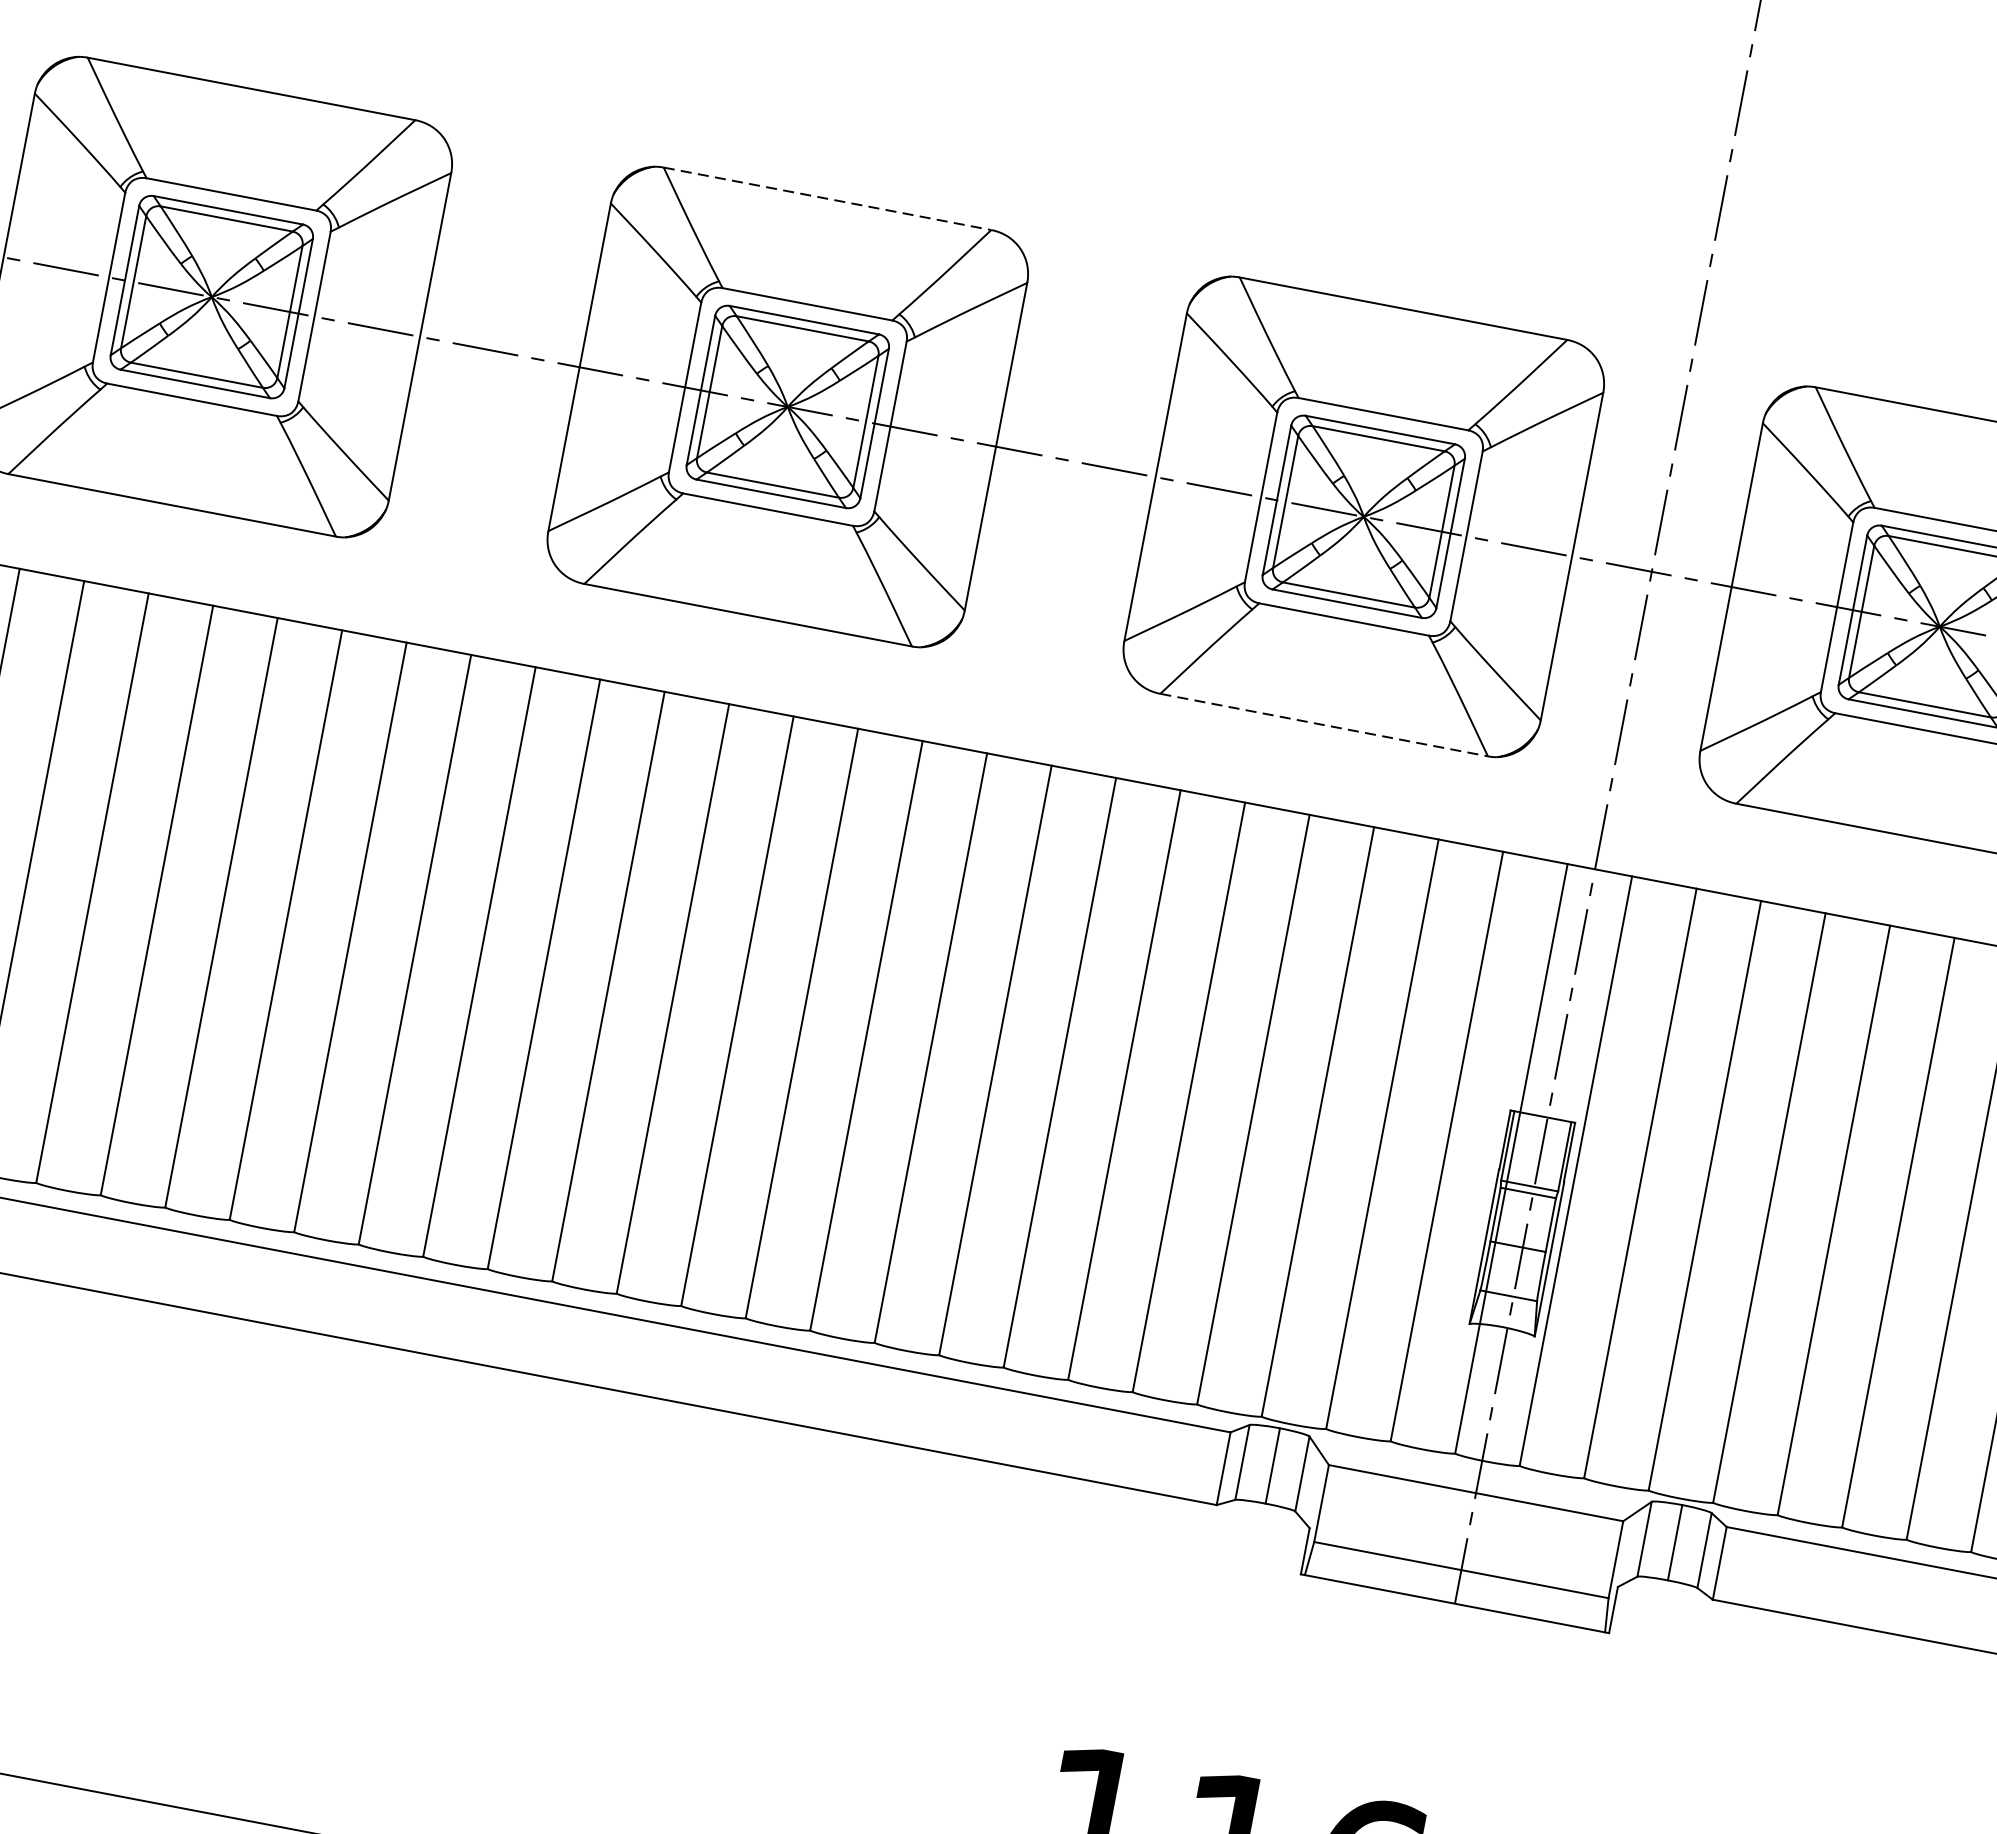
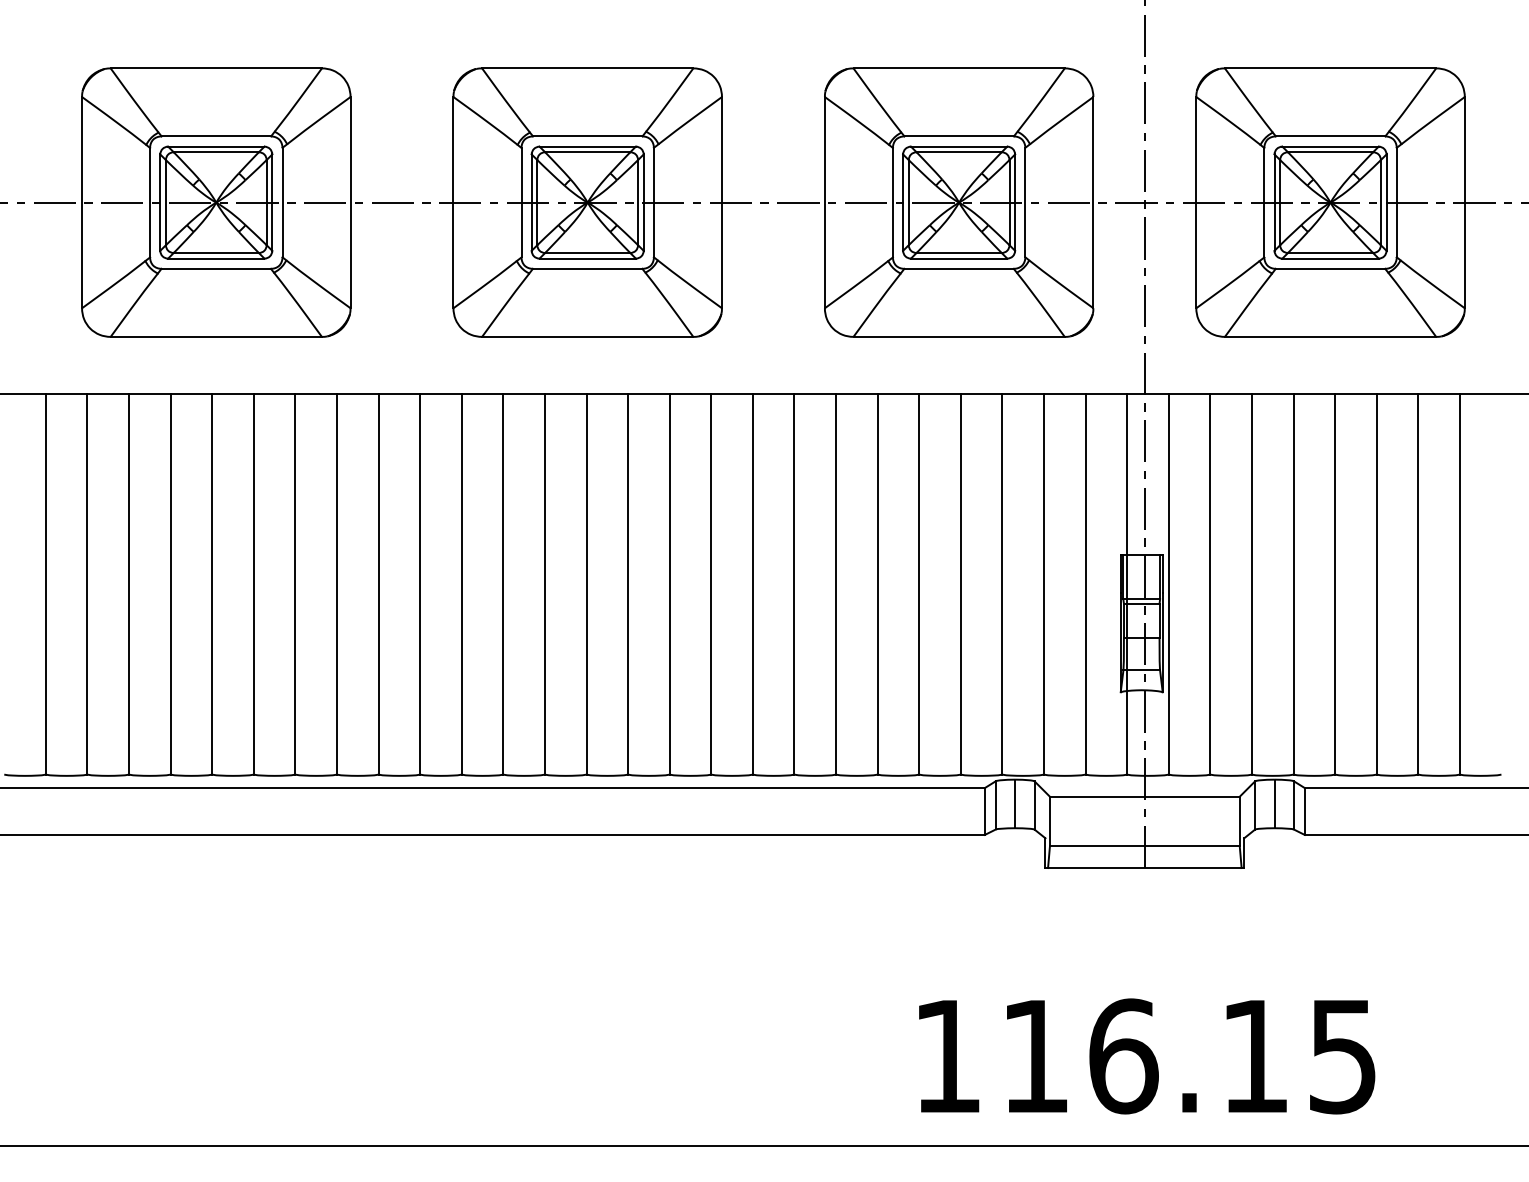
line: (827, 198) -> (587, 68), dashed -> solid
line: (1324, 724) -> (959, 336), dashed -> solid

